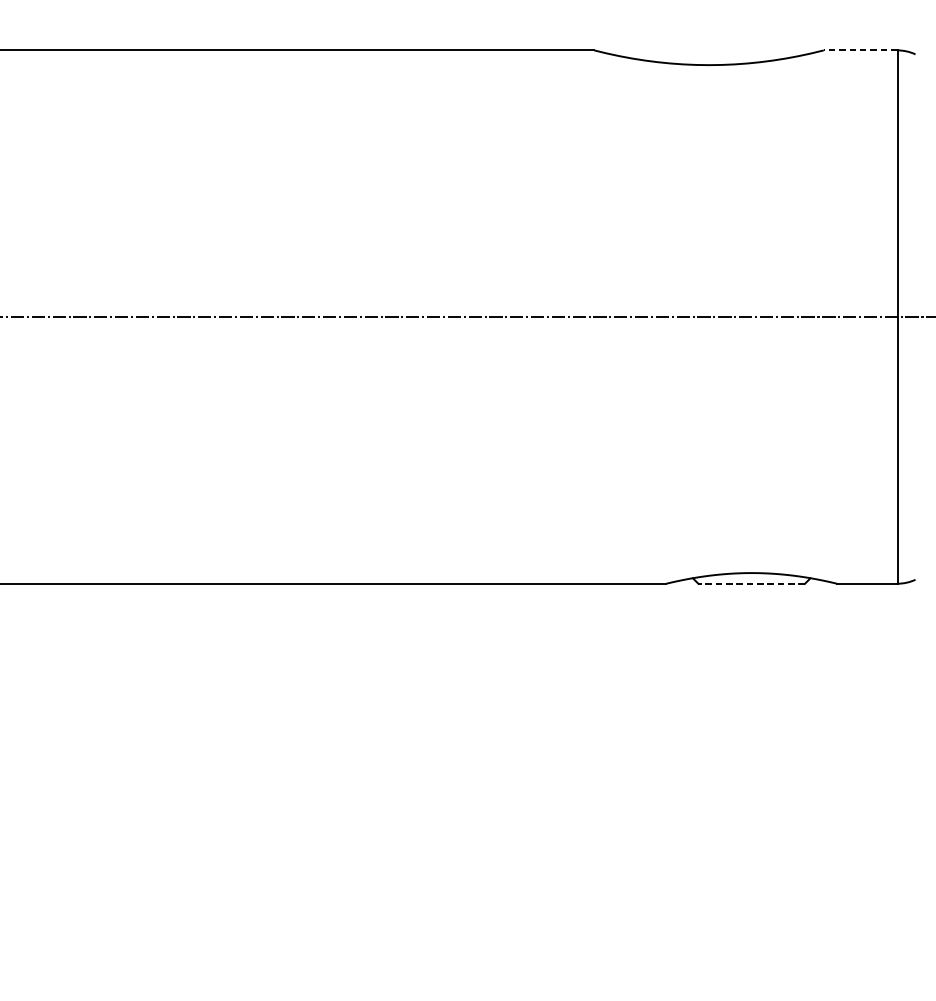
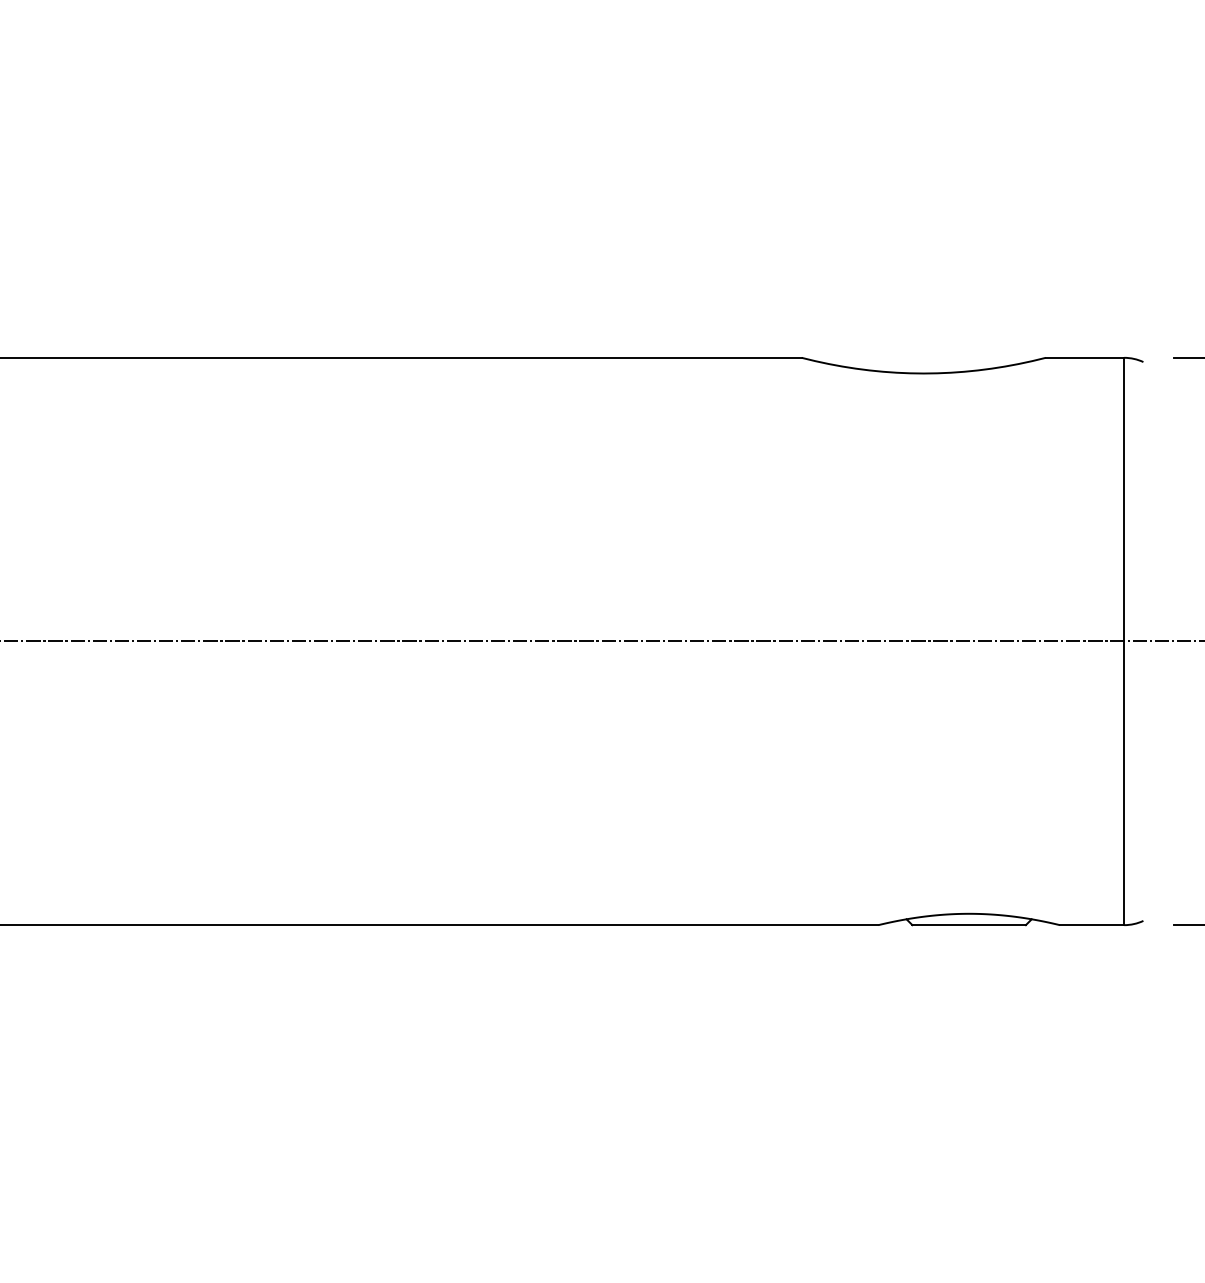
line: (860, 50) -> (1084, 357), dashed -> solid
line: (752, 584) -> (969, 925), dashed -> solid

